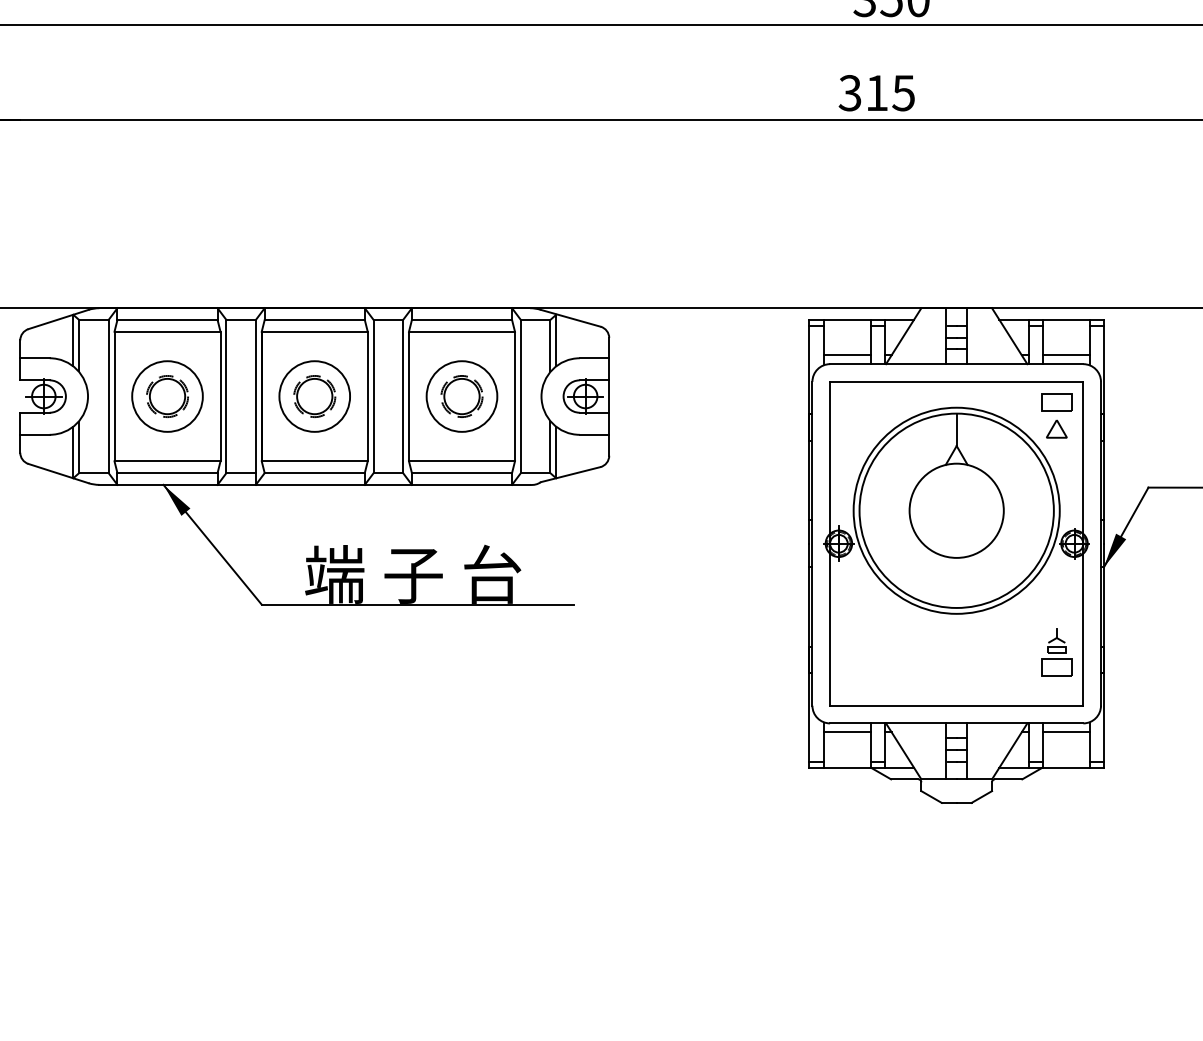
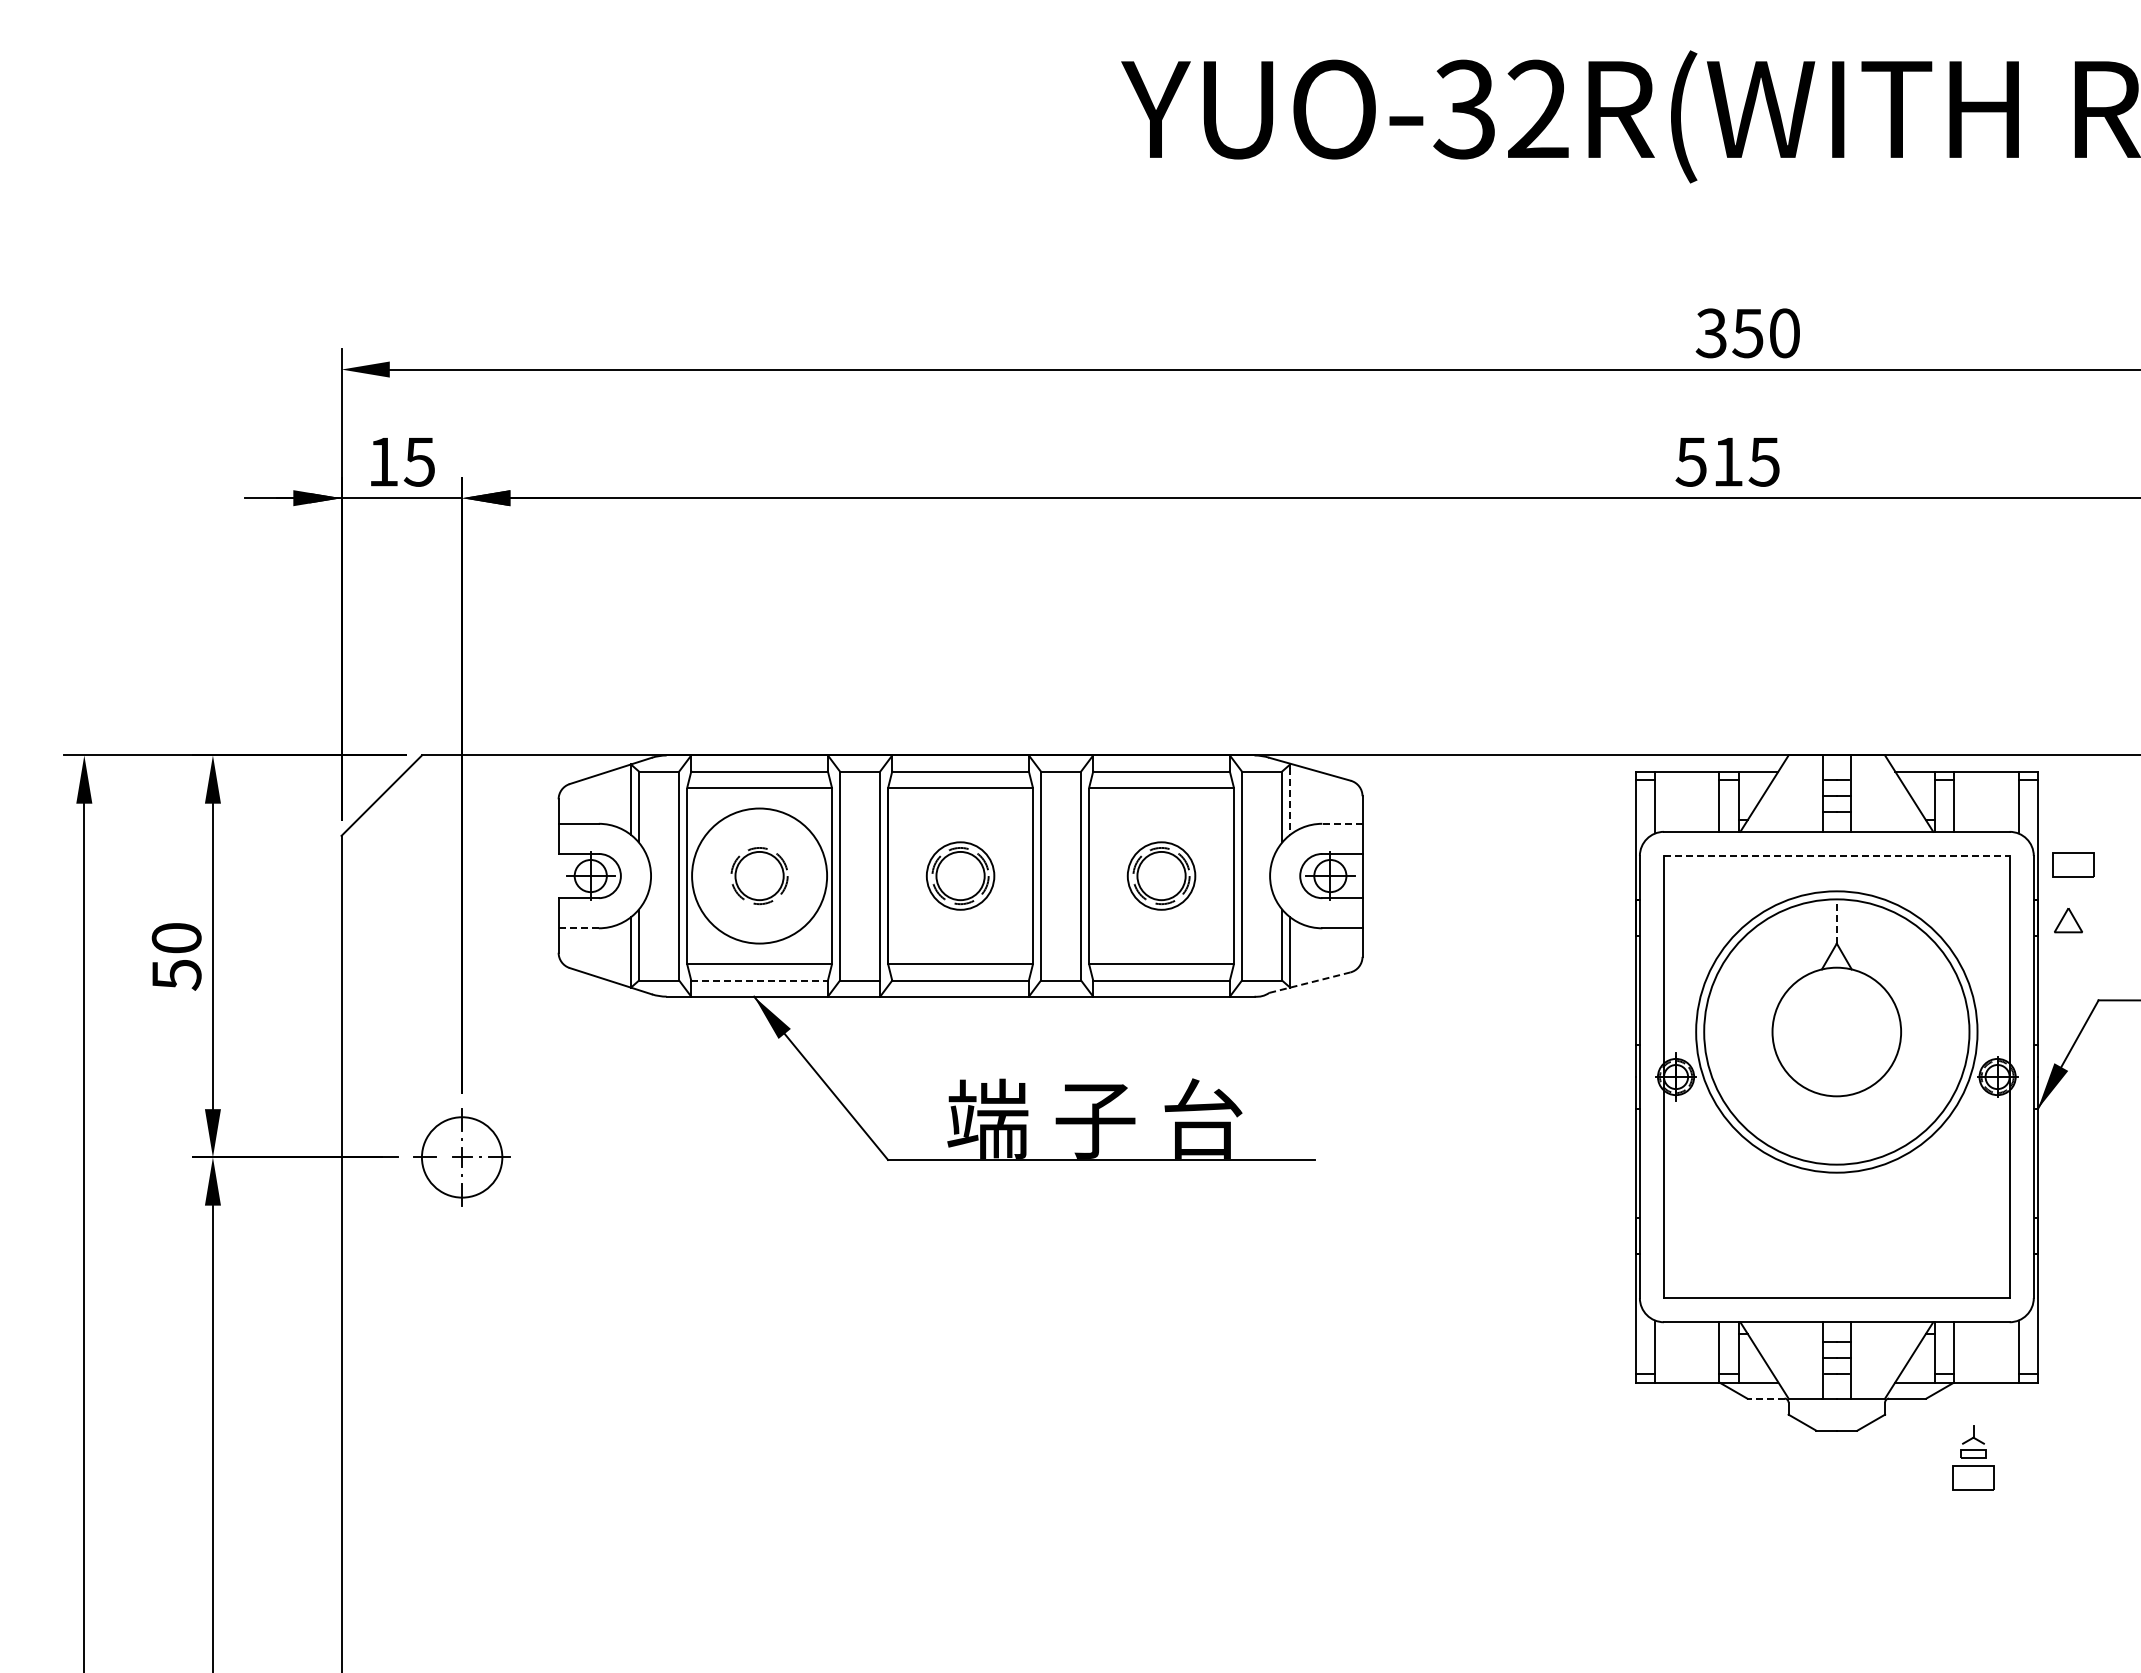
text: (849, 92) -> (1690, 461), 315 -> 515
line: (556, 341) -> (1290, 801), solid -> dashed
line: (847, 355) -> (1687, 819), removed
line: (1066, 355) -> (1986, 819), removed
line: (593, 358) -> (1341, 823), solid -> dashed
line: (956, 381) -> (1836, 855), solid -> dashed
circle: (167, 396) -> (759, 875), size x1.4
circle: (314, 396) -> (960, 875), size x0.7
circle: (461, 396) -> (1161, 875), size x0.7
part: (1056, 401) -> (2073, 864), moved
line: (956, 429) -> (1836, 921), solid -> dashed
part: (1056, 429) -> (2068, 920), moved
line: (35, 434) -> (579, 928), solid -> dashed
line: (168, 473) -> (760, 980), solid -> dashed
line: (570, 474) -> (1309, 982), solid -> dashed
part: (1056, 652) -> (1973, 1457), moved
line: (847, 732) -> (1687, 1334), removed
line: (1066, 732) -> (1986, 1334), removed
line: (904, 779) -> (1765, 1398), solid -> dashed

